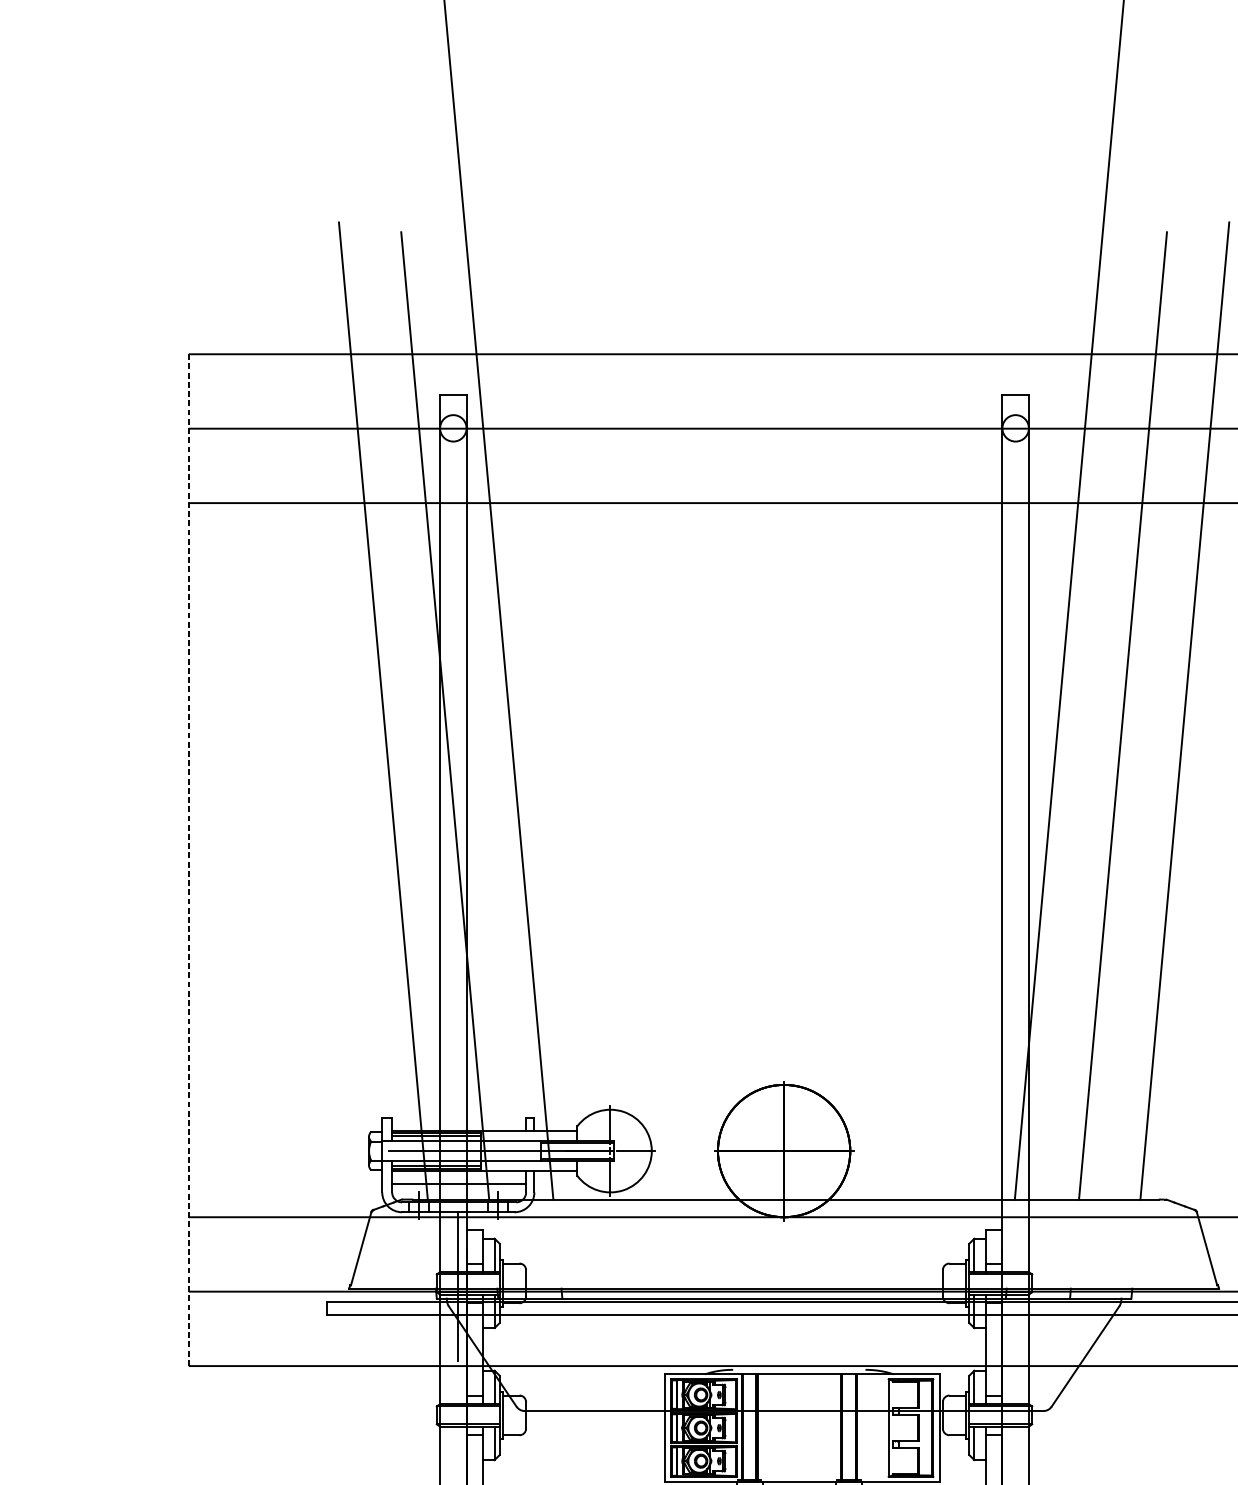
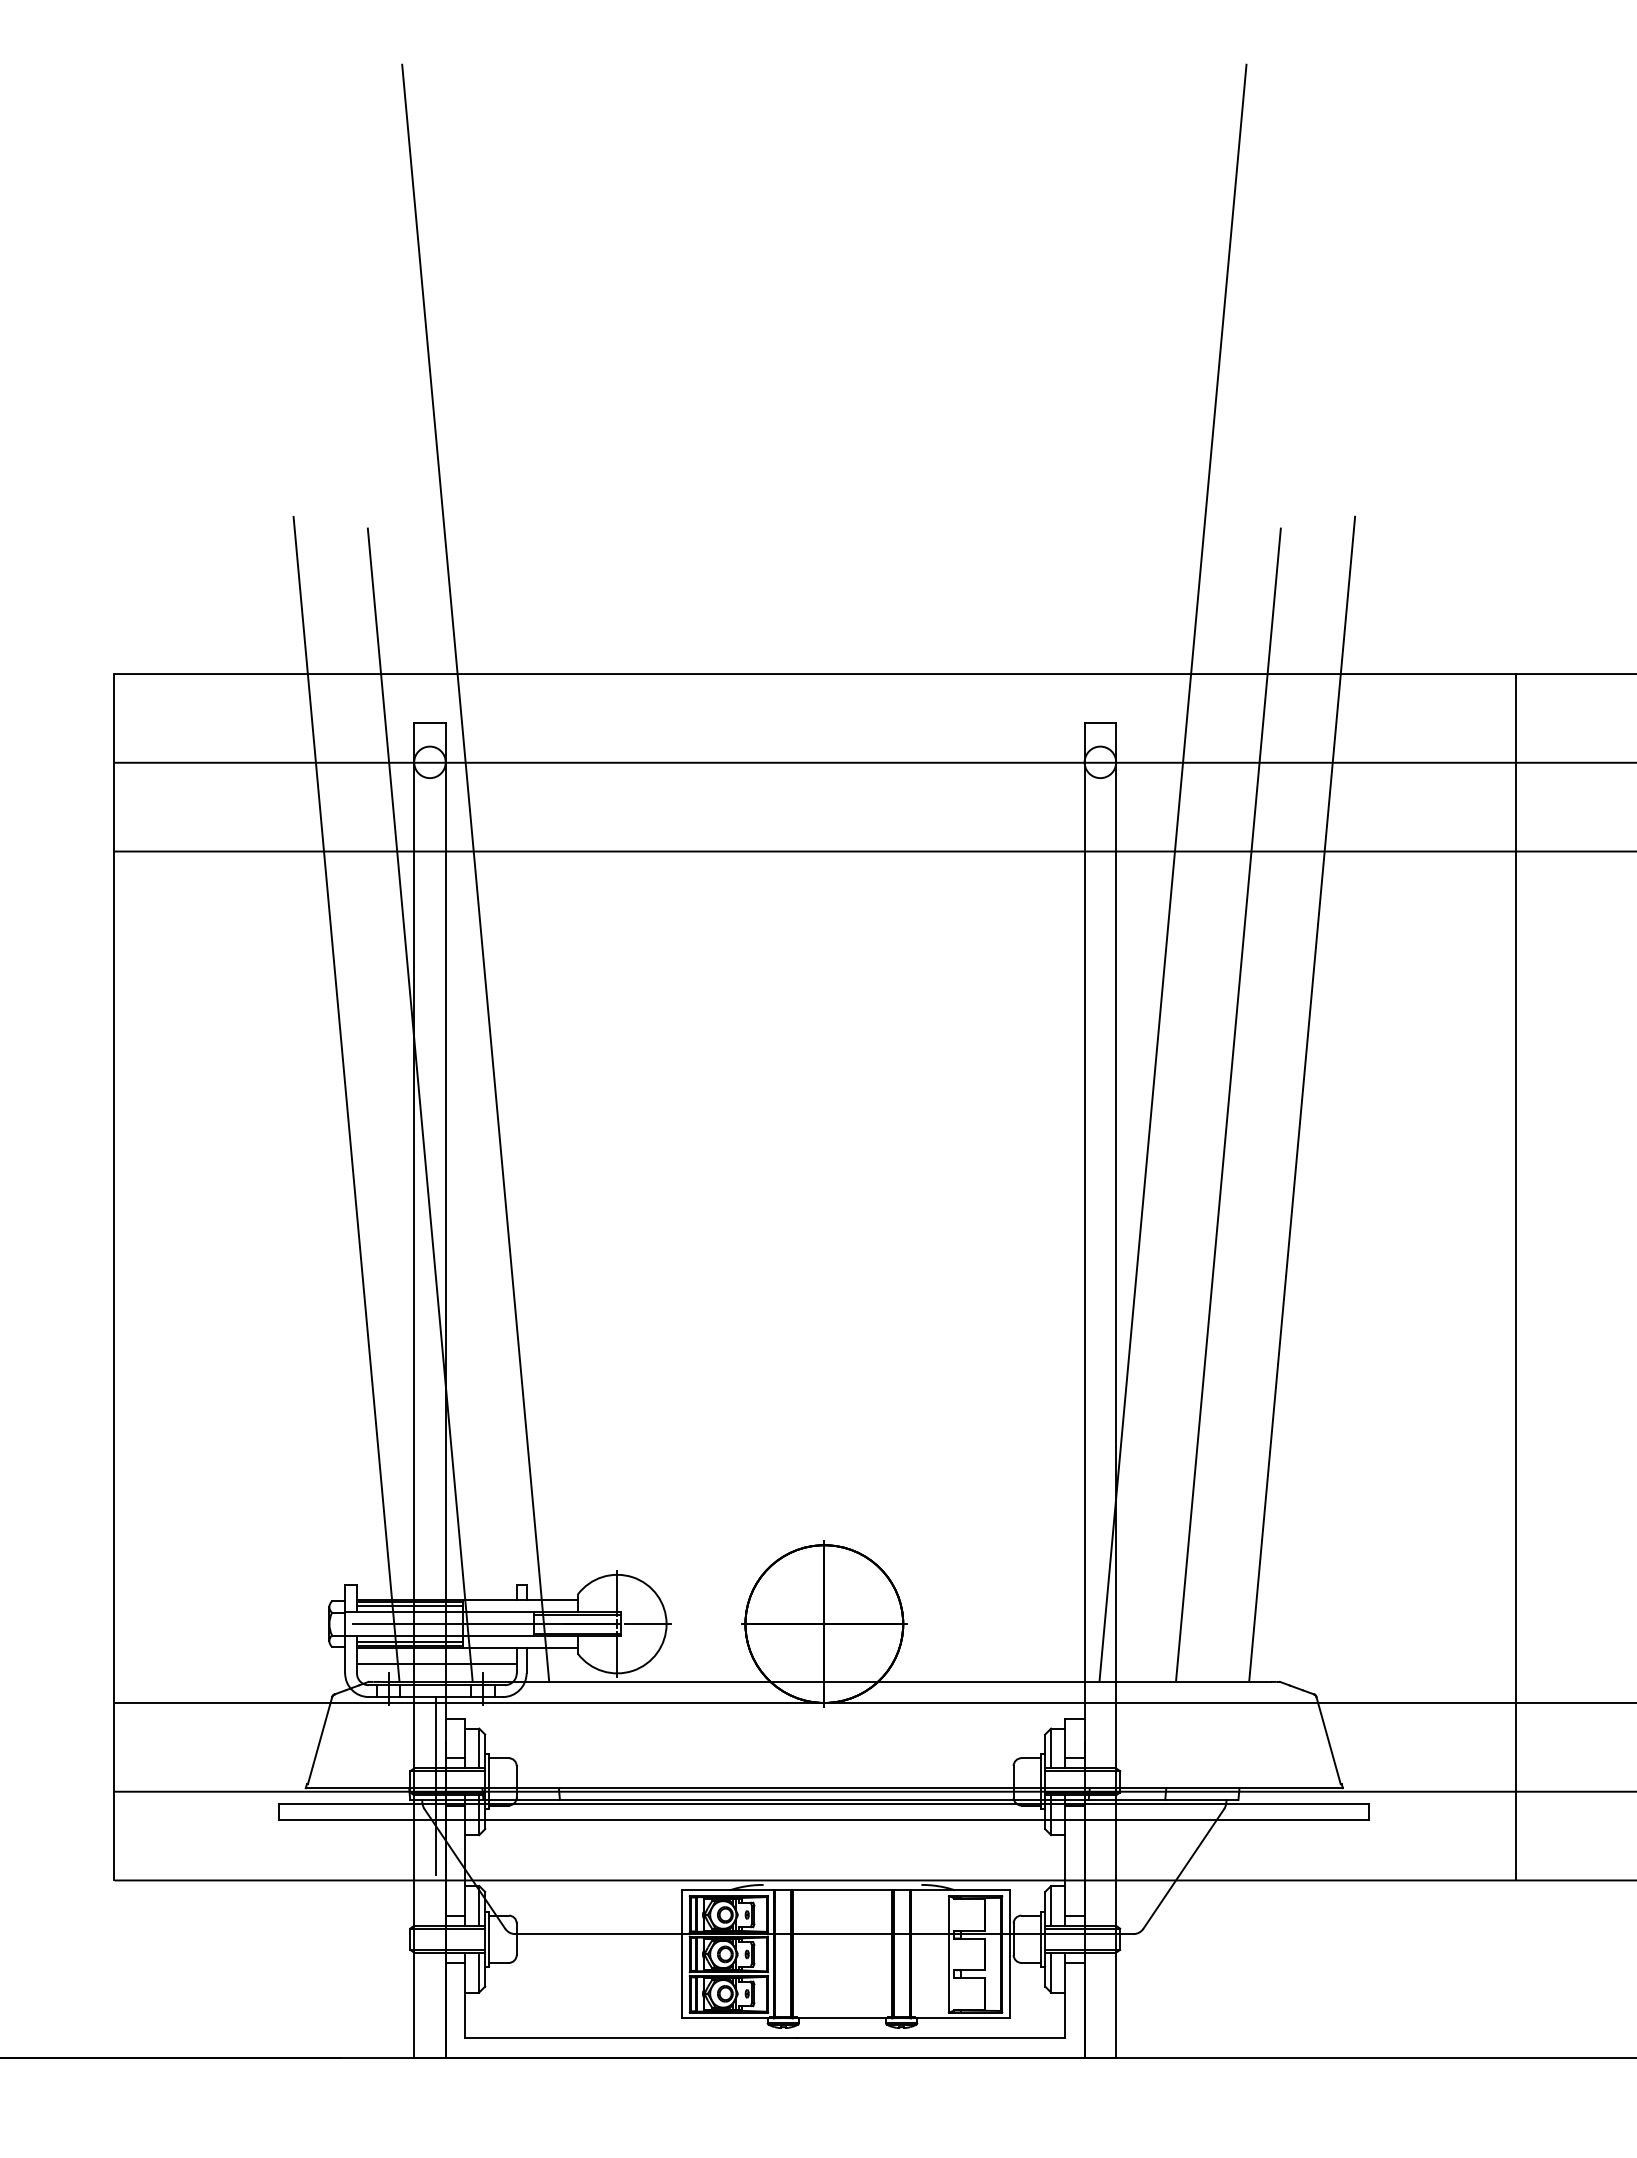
line: (188, 860) -> (114, 1277), dashed -> solid

